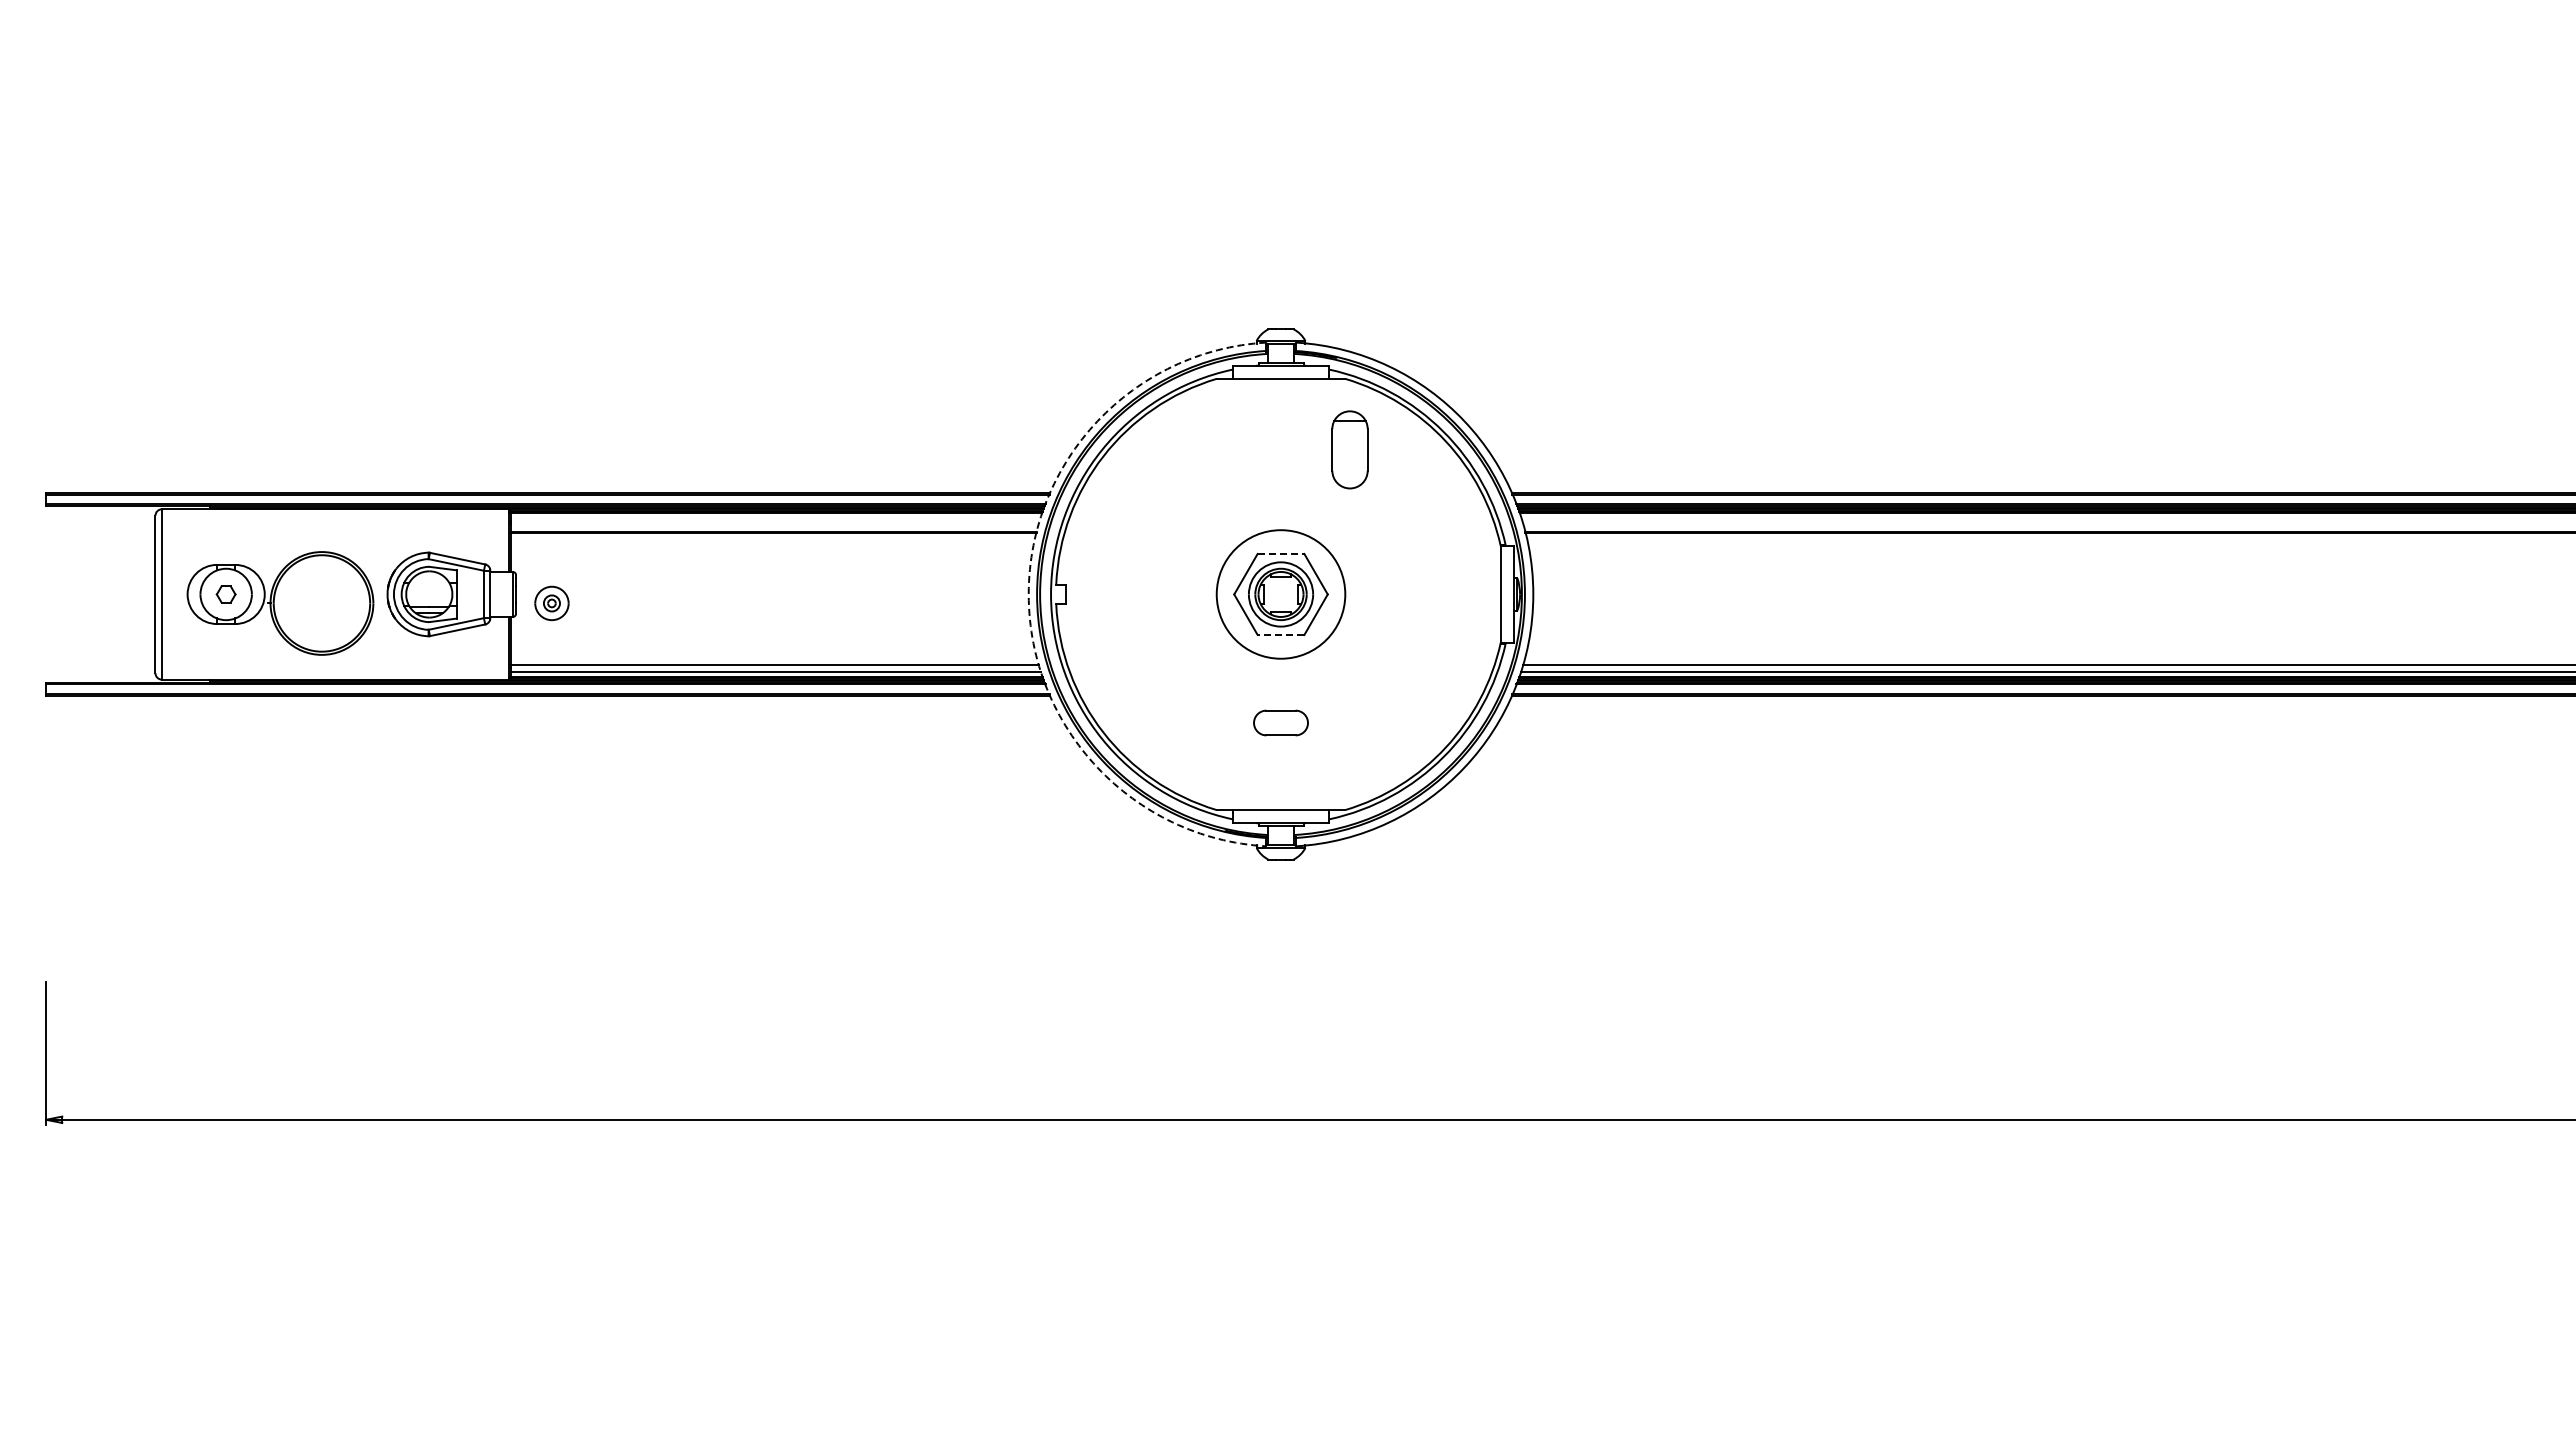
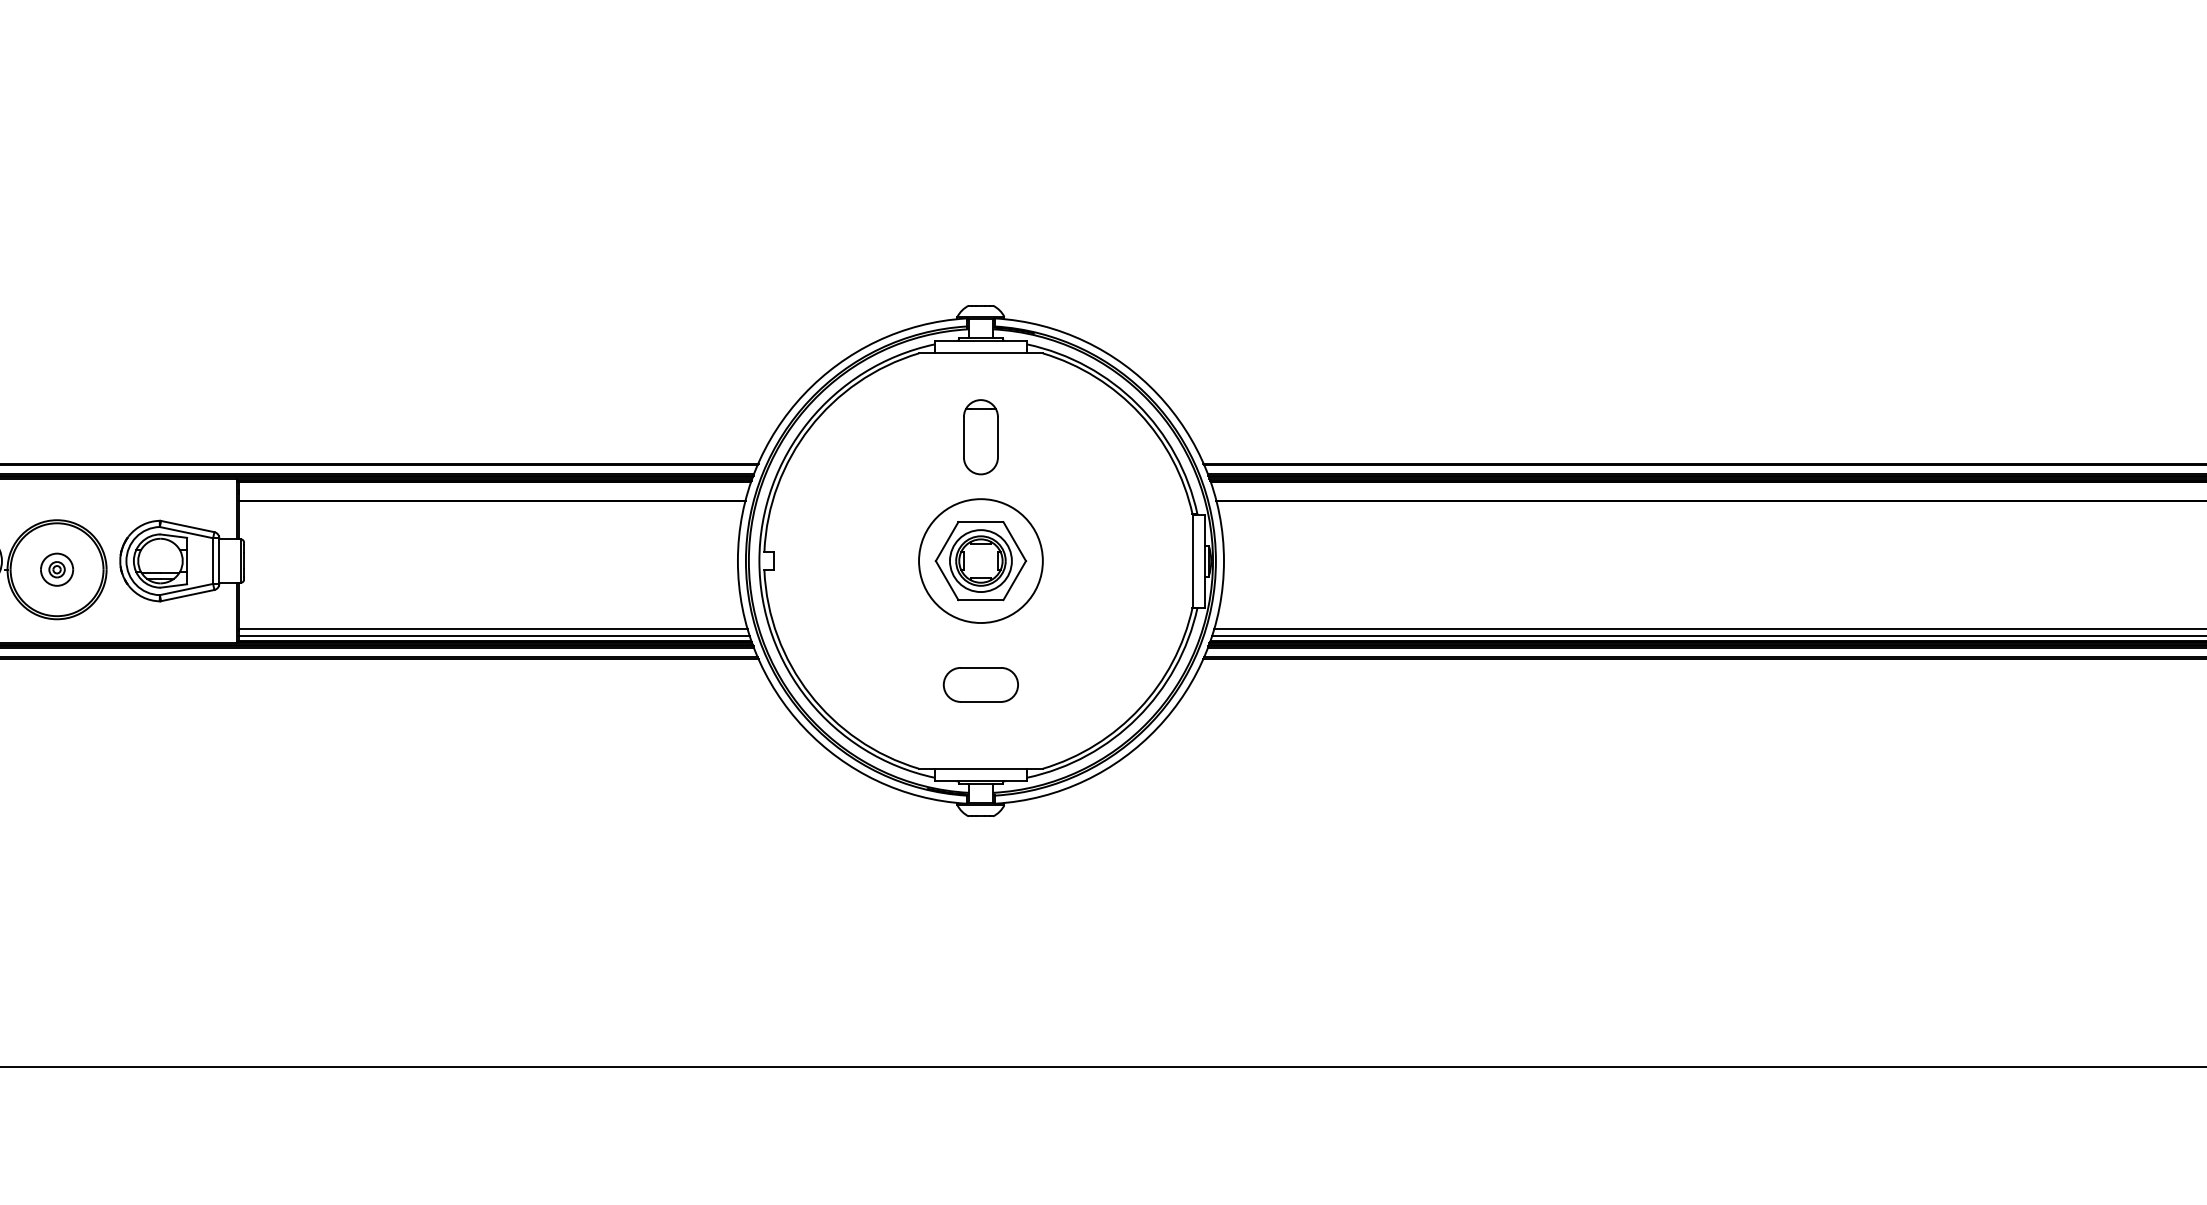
part: (1349, 449) -> (980, 436), moved
line: (1281, 553) -> (981, 521), dashed -> solid
arc: (1028, 594) -> (737, 561), dashed -> solid
part: (551, 603) -> (56, 569), moved
line: (1280, 634) -> (980, 599), dashed -> solid
part: (1280, 722) -> (980, 684), size x1.43

